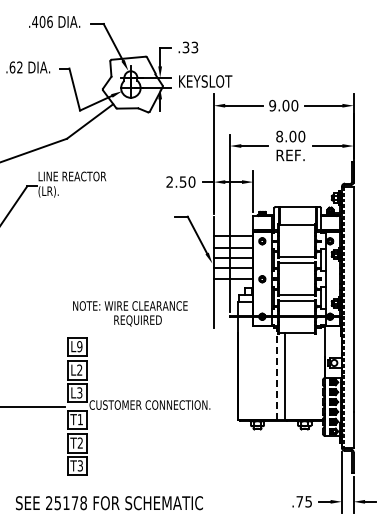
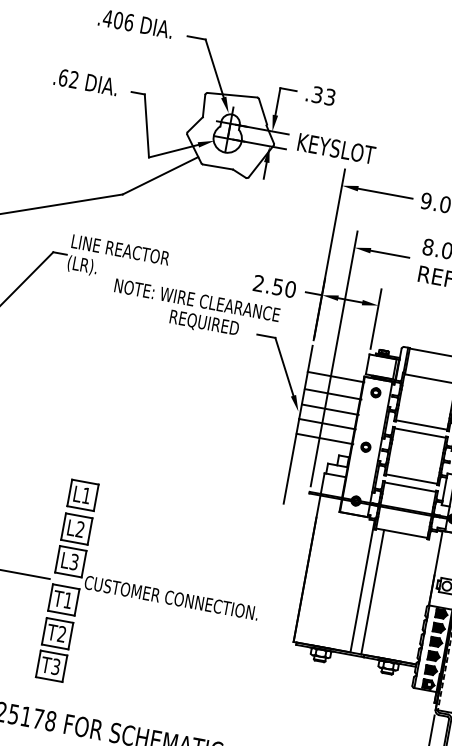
text: (130, 313) -> (195, 311), moved
text: (79, 346) -> (86, 495), L9 -> L1
line: (277, 372) -> (363, 584), dashed -> solid

